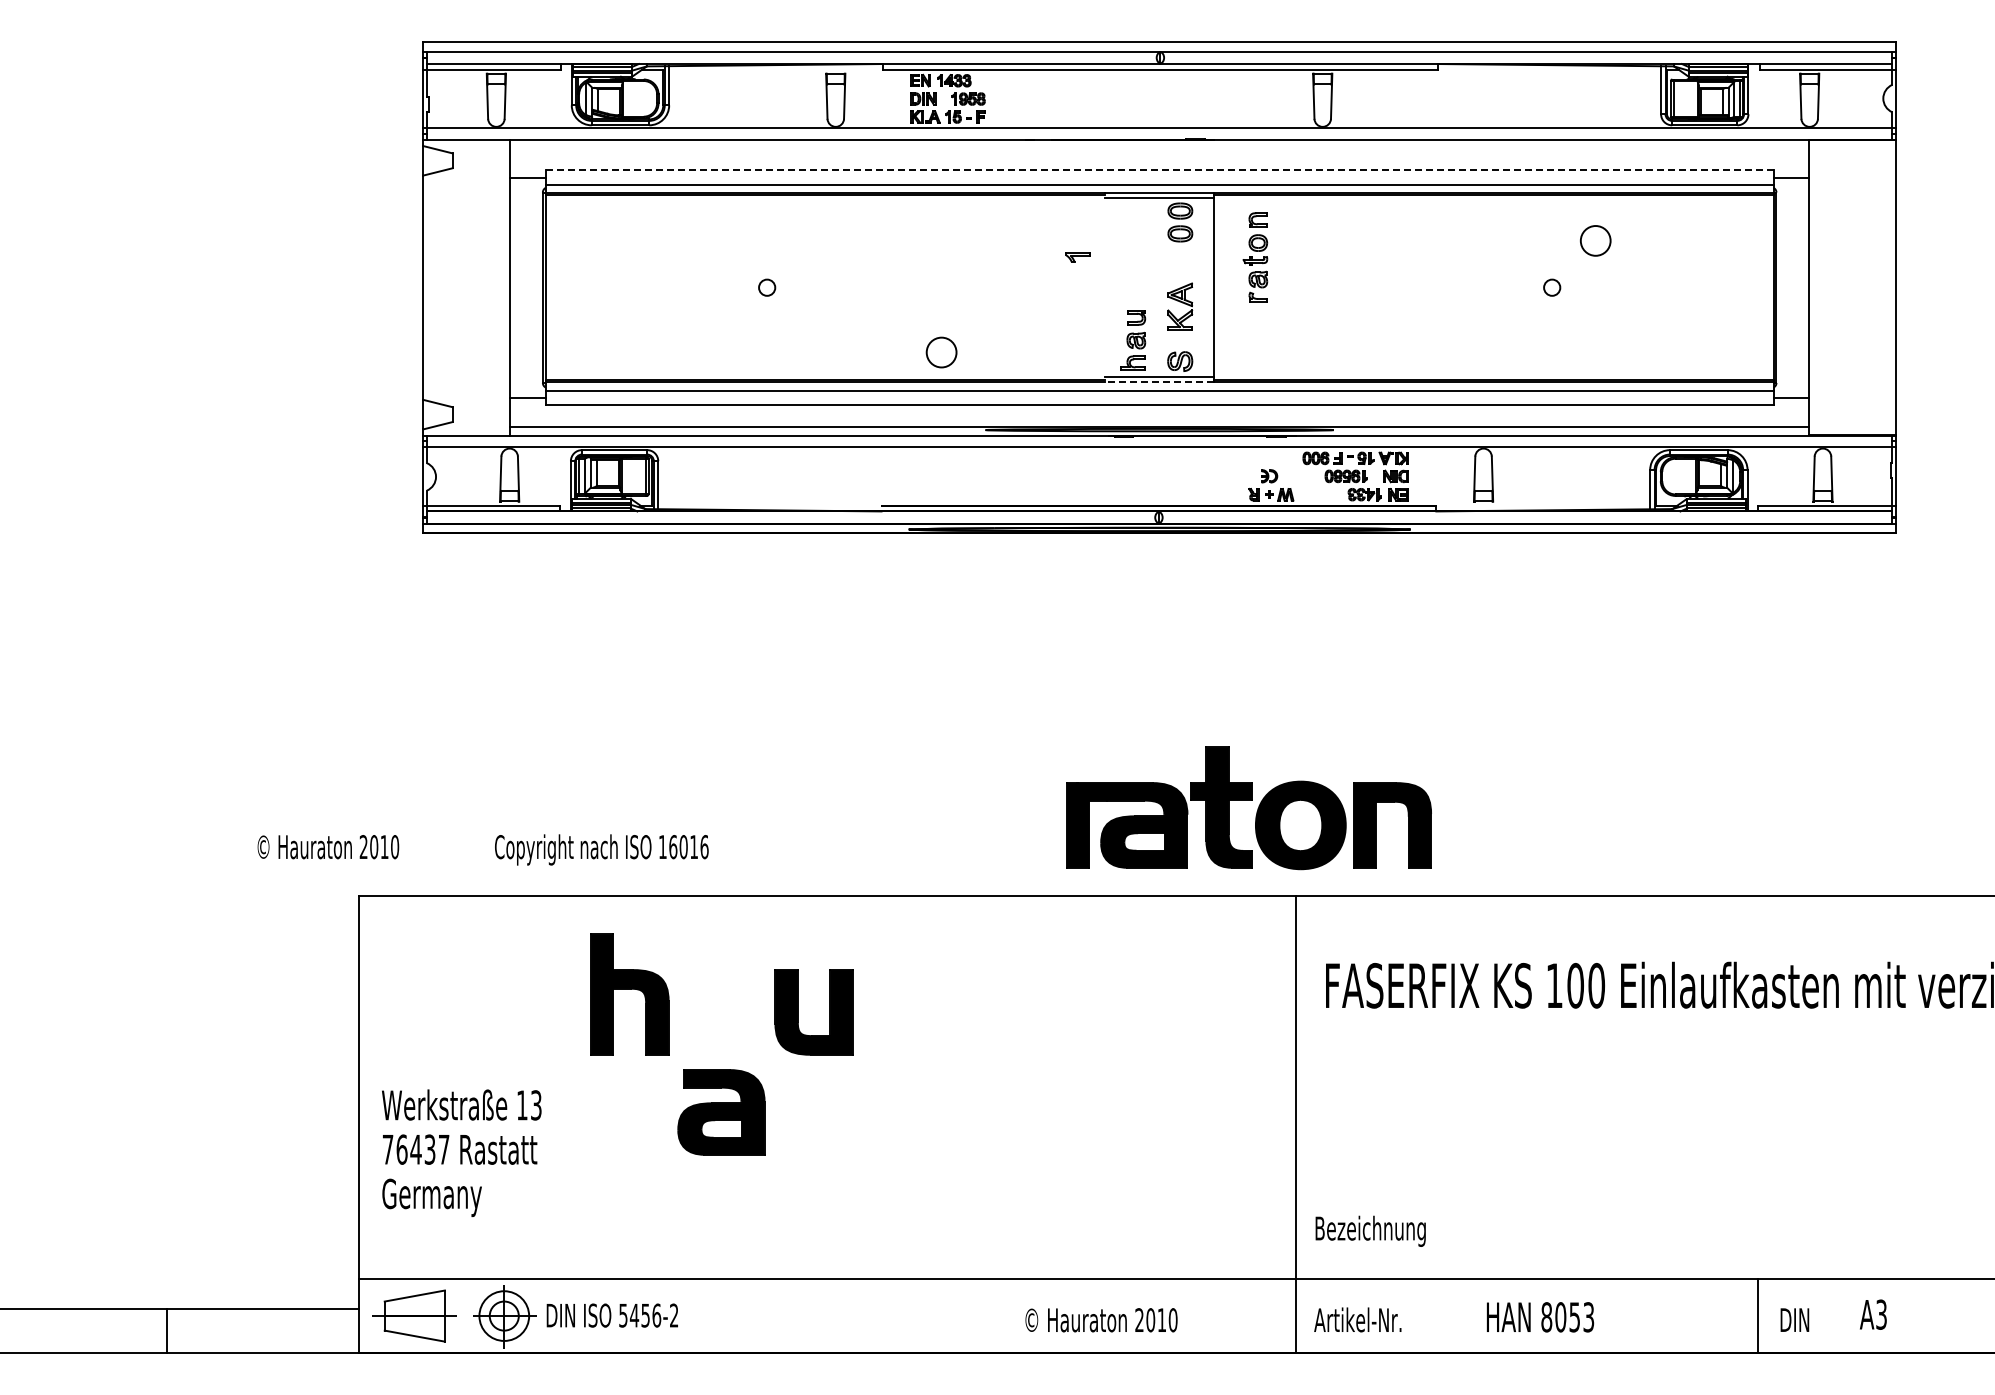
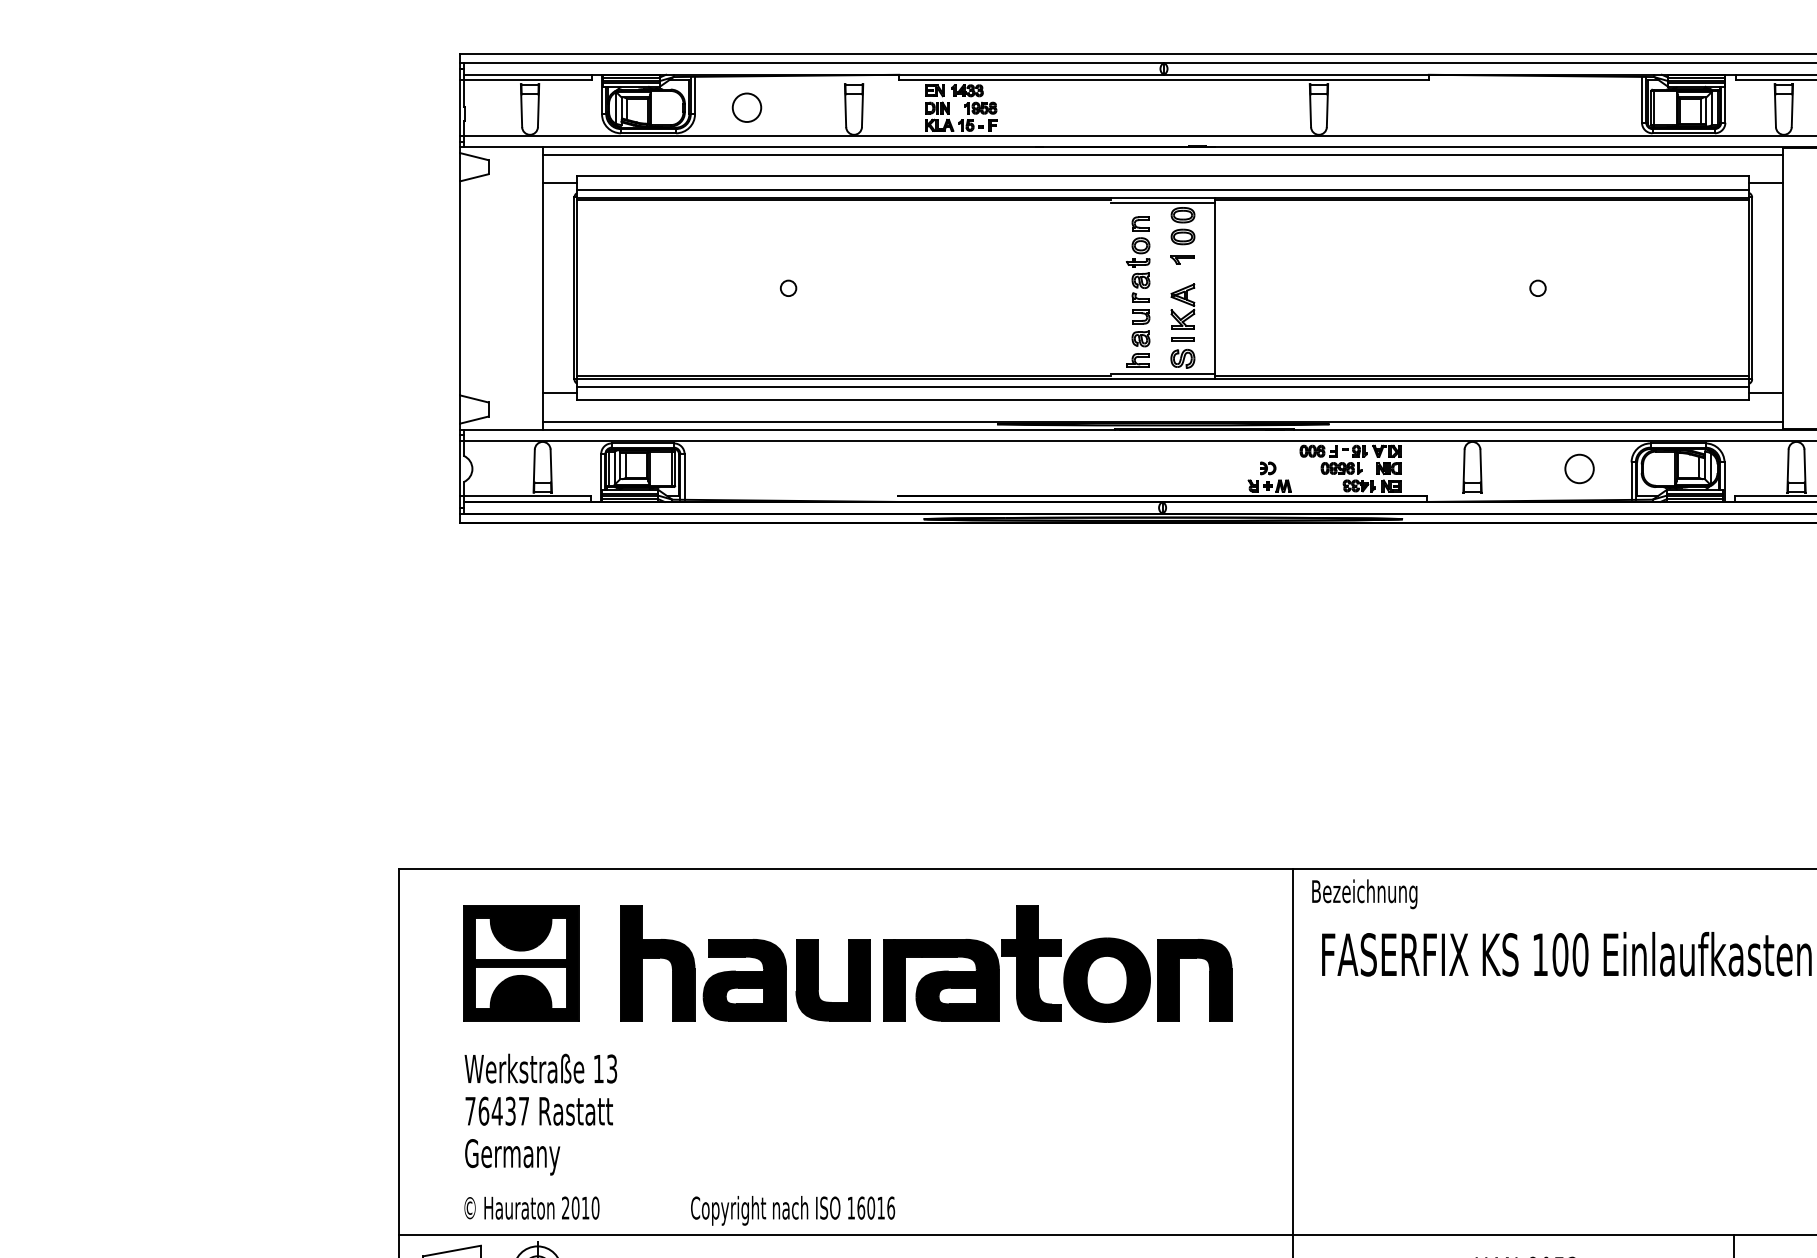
line: (1159, 148) -> (1163, 155), added
line: (1159, 170) -> (1163, 176), dashed -> solid
circle: (1595, 240) -> (1579, 468), moved
part: (1077, 257) -> (1182, 259), moved
part: (1255, 257) -> (1138, 259), moved
line: (1179, 340) -> (1182, 338), added
circle: (941, 352) -> (746, 107), moved
line: (1159, 382) -> (1163, 378), dashed -> solid
part: (1248, 800) -> (1057, 956), moved
text: (482, 849) -> (679, 1210), moved
part: (486, 994) -> (520, 963), added
part: (721, 1112) -> (744, 980), moved
text: (461, 1153) -> (540, 1114), moved
text: (1370, 1230) -> (1364, 893), moved

